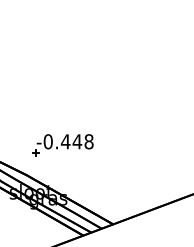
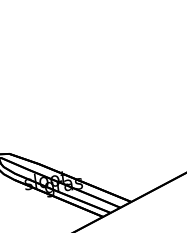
part: (62, 145) -> (70, 130), removed

